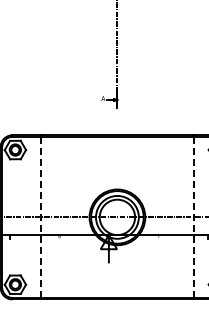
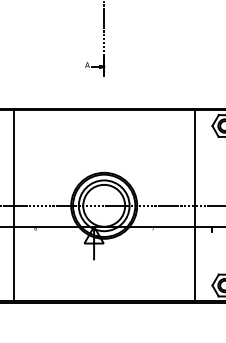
line: (41, 217) -> (14, 205), dashed -> solid
line: (193, 217) -> (194, 205), dashed -> solid

